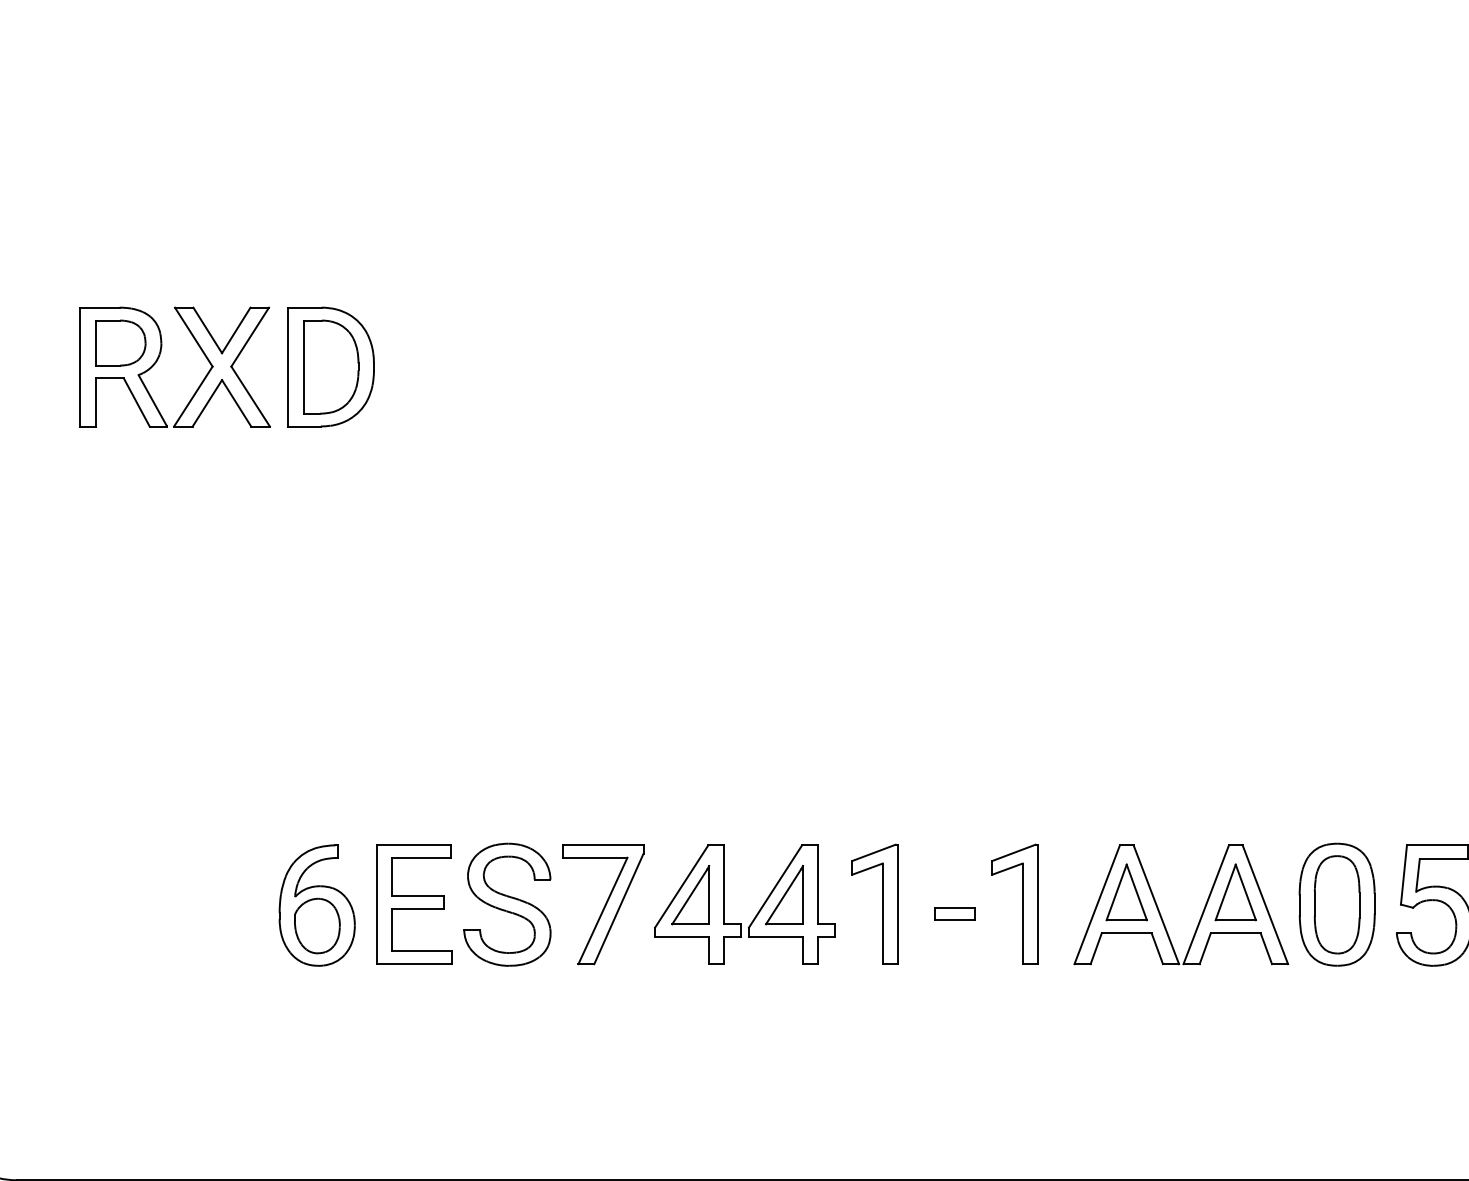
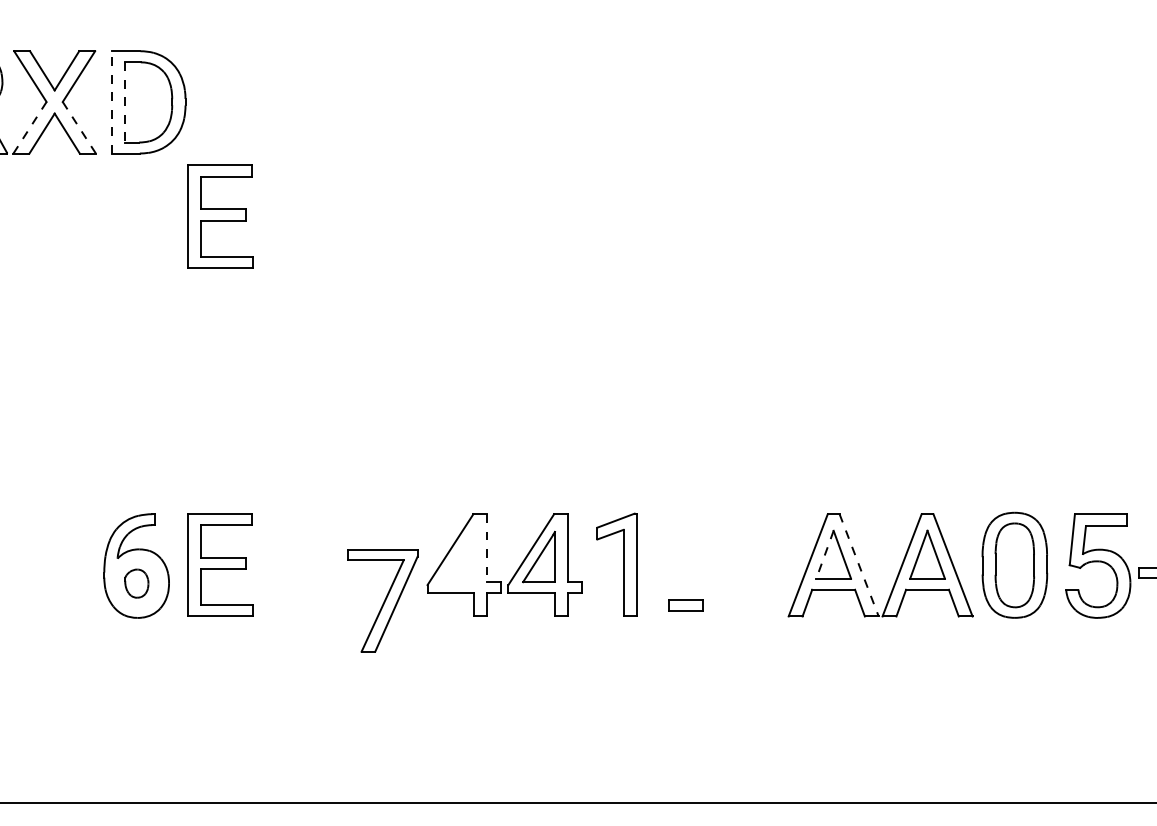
line: (288, 366) -> (111, 101), solid -> dashed
line: (303, 367) -> (124, 102), solid -> dashed
line: (193, 396) -> (30, 127), solid -> dashed
line: (250, 396) -> (79, 127), solid -> dashed
part: (414, 499) -> (220, 216), added
line: (724, 885) -> (487, 548), solid -> dashed
line: (1116, 892) -> (824, 554), solid -> dashed
part: (690, 895) -> (458, 557), removed
part: (1022, 903) -> (743, 564), removed
part: (507, 904) -> (300, 565), removed
part: (603, 904) -> (383, 600), moved
line: (1156, 904) -> (859, 565), solid -> dashed
part: (954, 913) -> (685, 605), moved
part: (317, 925) -> (136, 583), size x0.6

